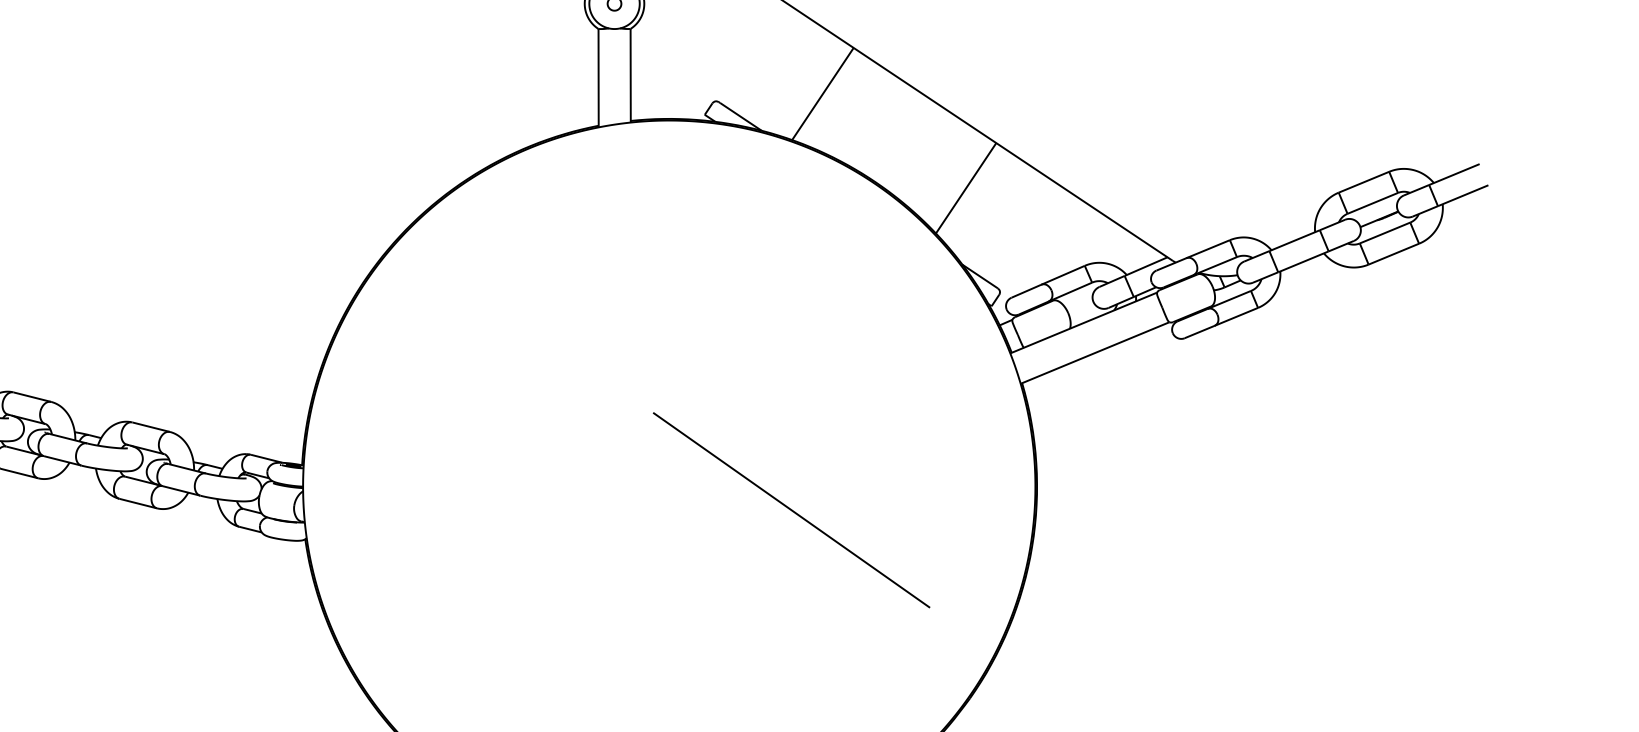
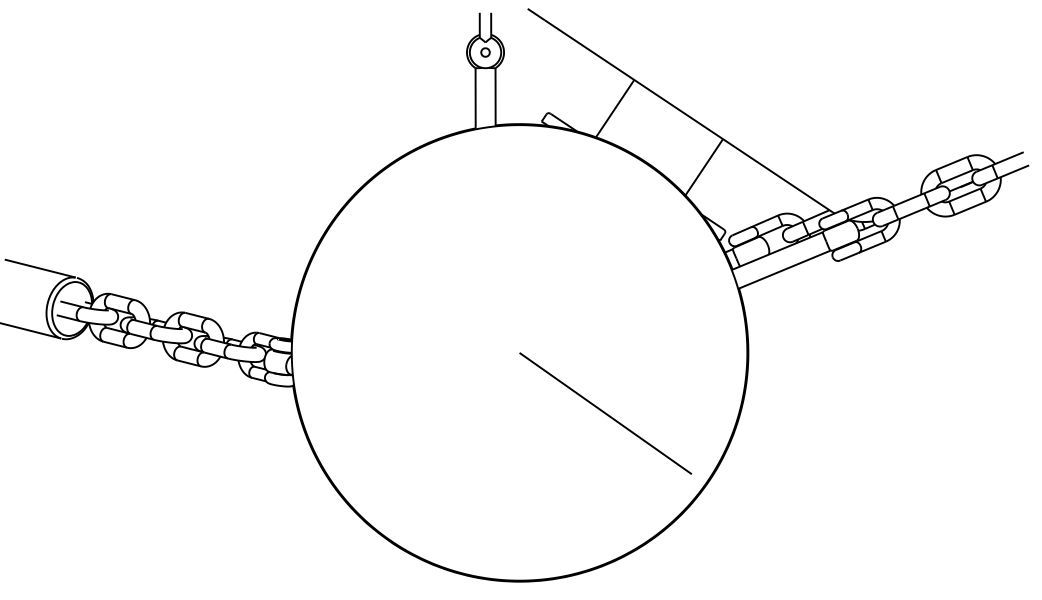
line: (791, 510) -> (605, 413), moved

